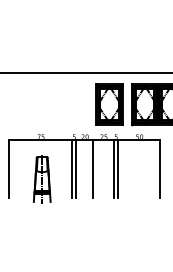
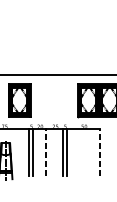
part: (109, 104) -> (19, 100), moved
line: (92, 168) -> (46, 152), solid -> dashed
line: (159, 168) -> (100, 152), solid -> dashed

